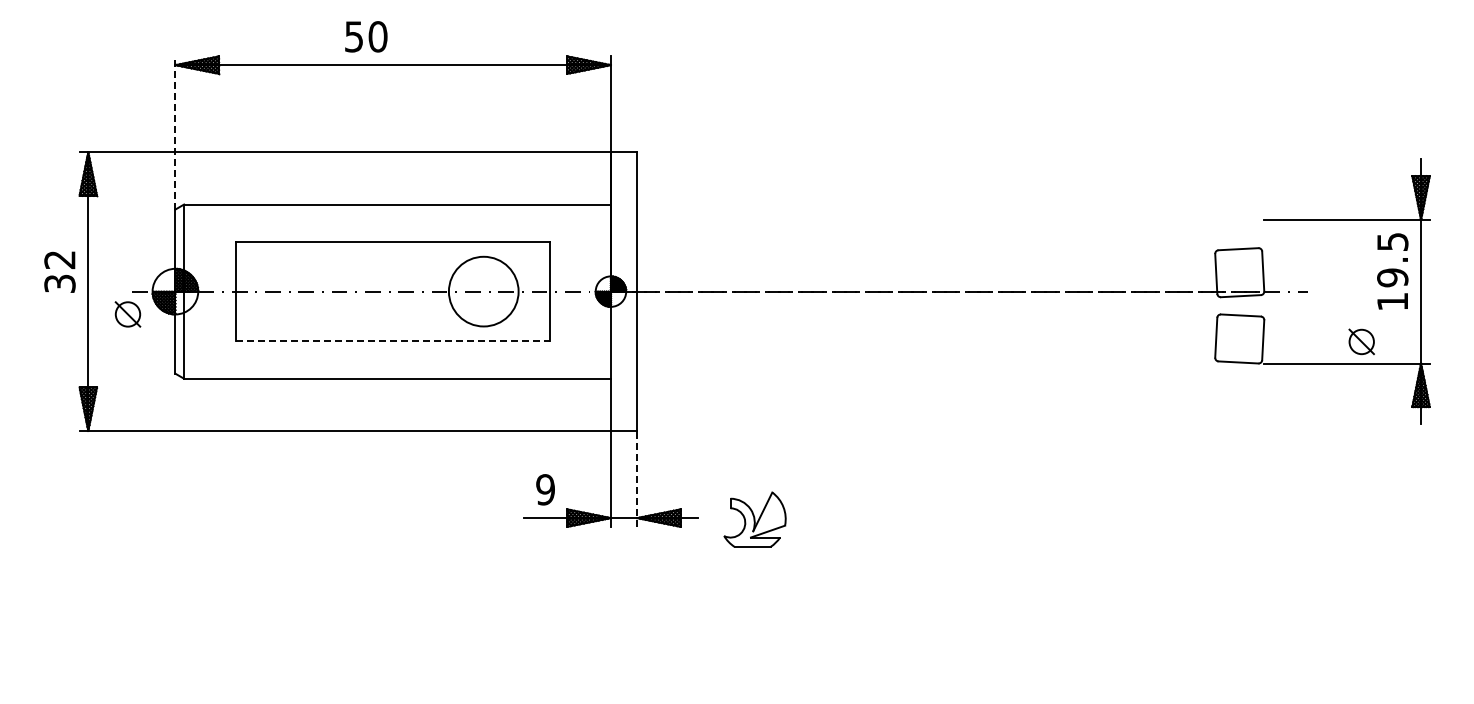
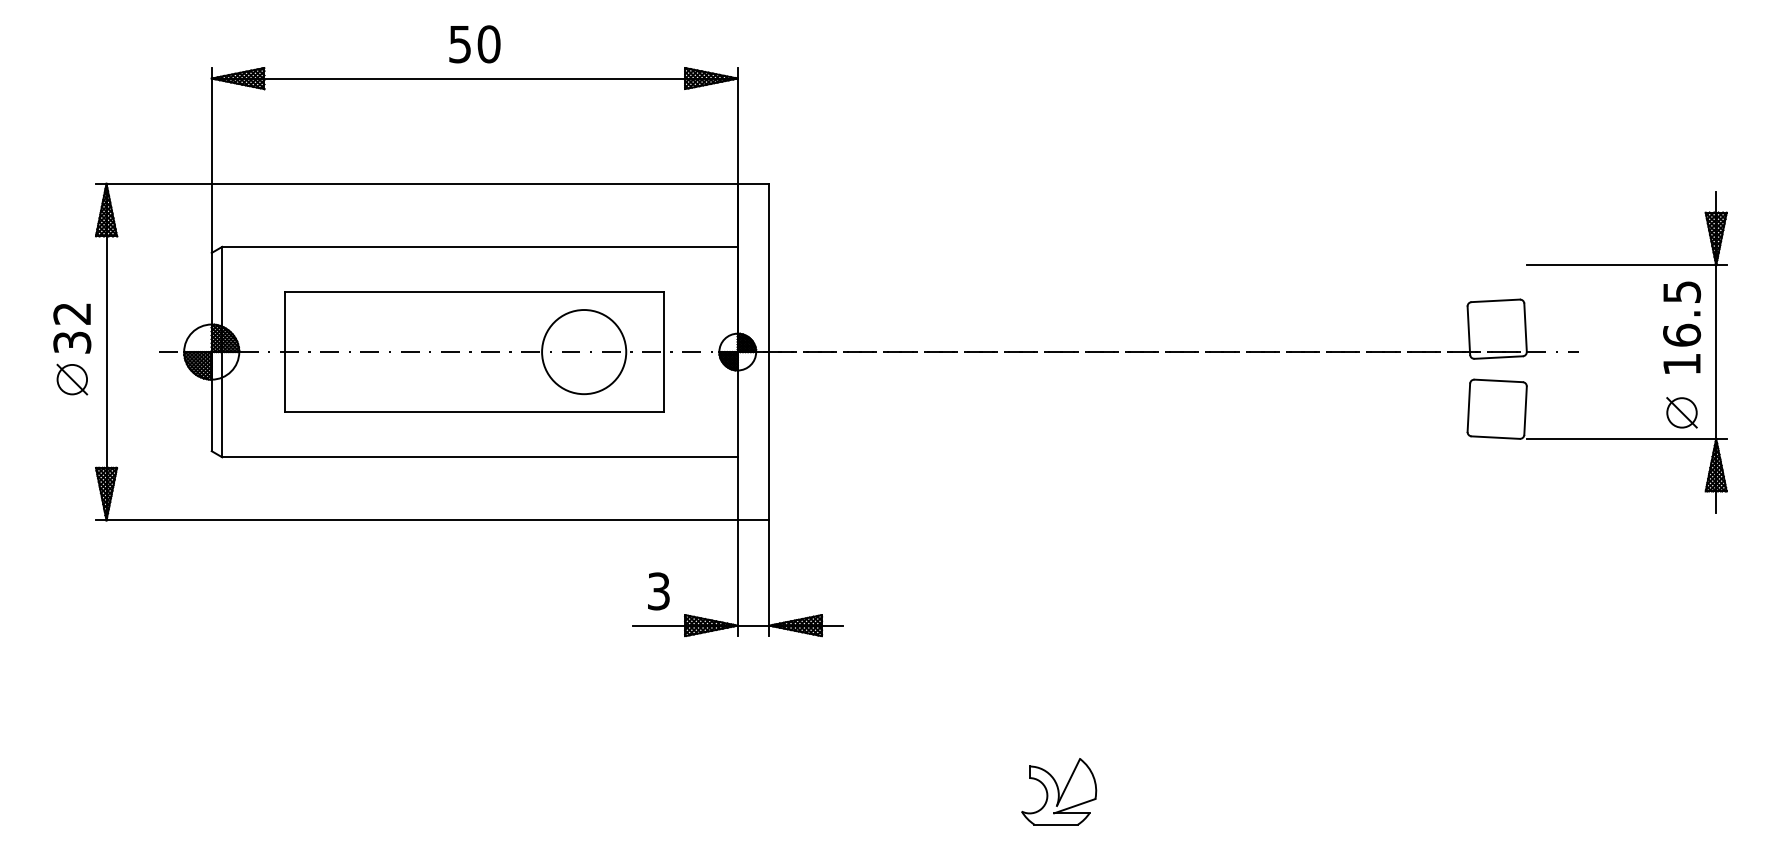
text: (366, 36) -> (475, 43), moved
line: (175, 133) -> (211, 161), dashed -> solid
text: (1392, 277) -> (1681, 335), 19.5 -> 16.5
part: (127, 314) -> (71, 379), moved
line: (393, 341) -> (475, 412), dashed -> solid
part: (1361, 341) -> (1681, 412), moved
line: (637, 478) -> (769, 577), dashed -> solid
text: (545, 489) -> (658, 591), 9 -> 3
part: (754, 519) -> (1058, 791), moved

